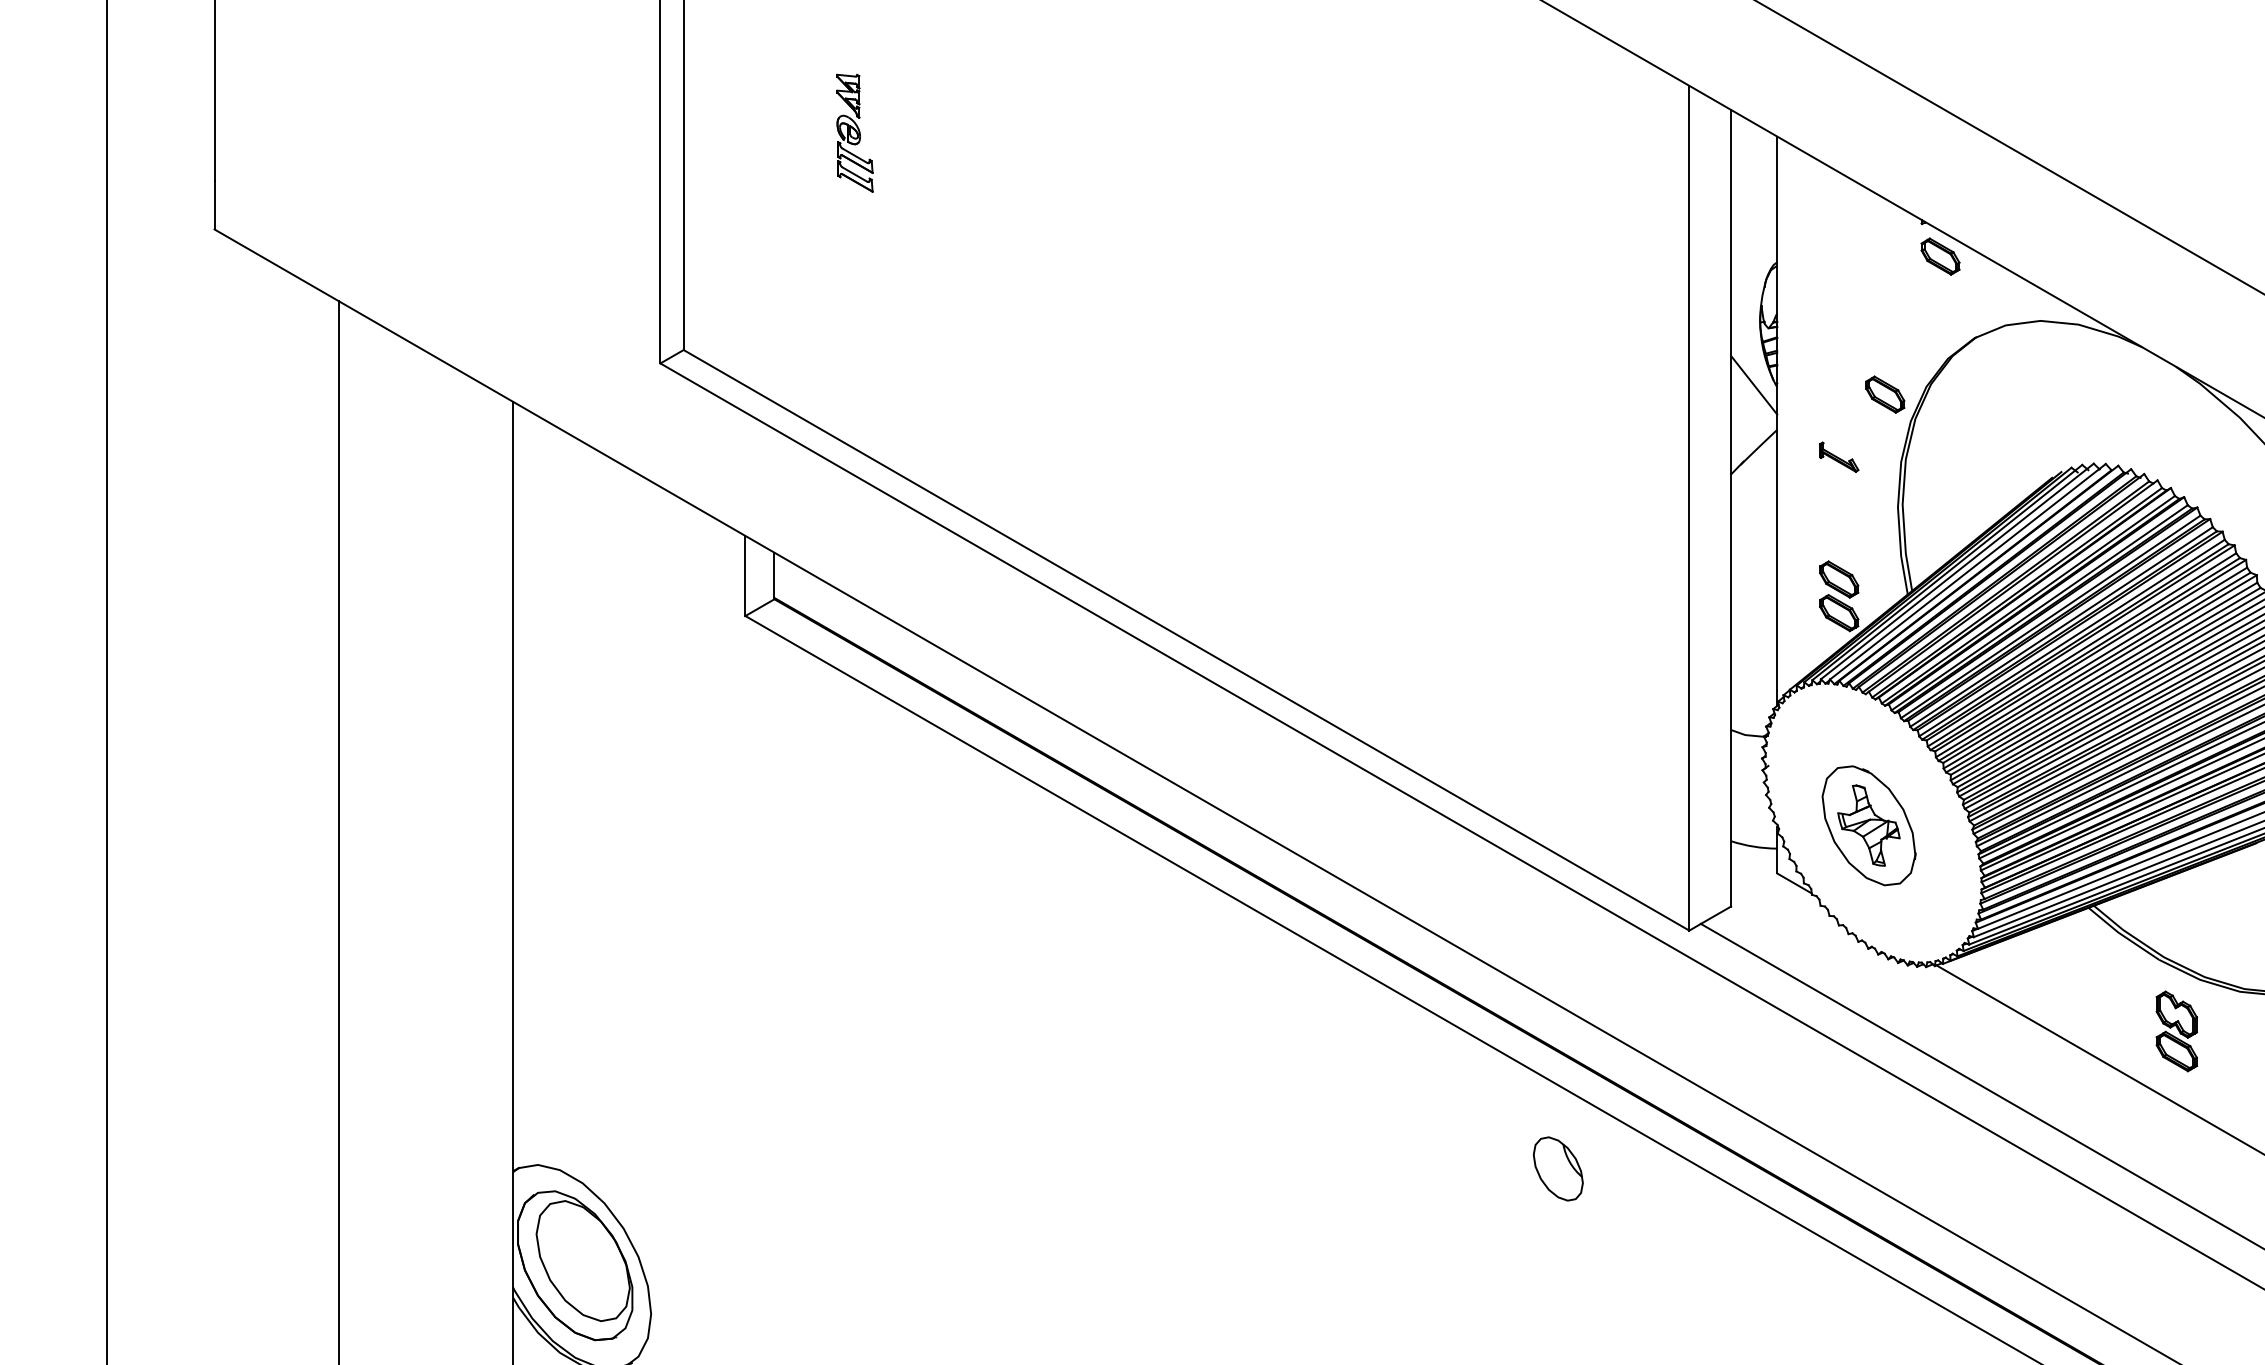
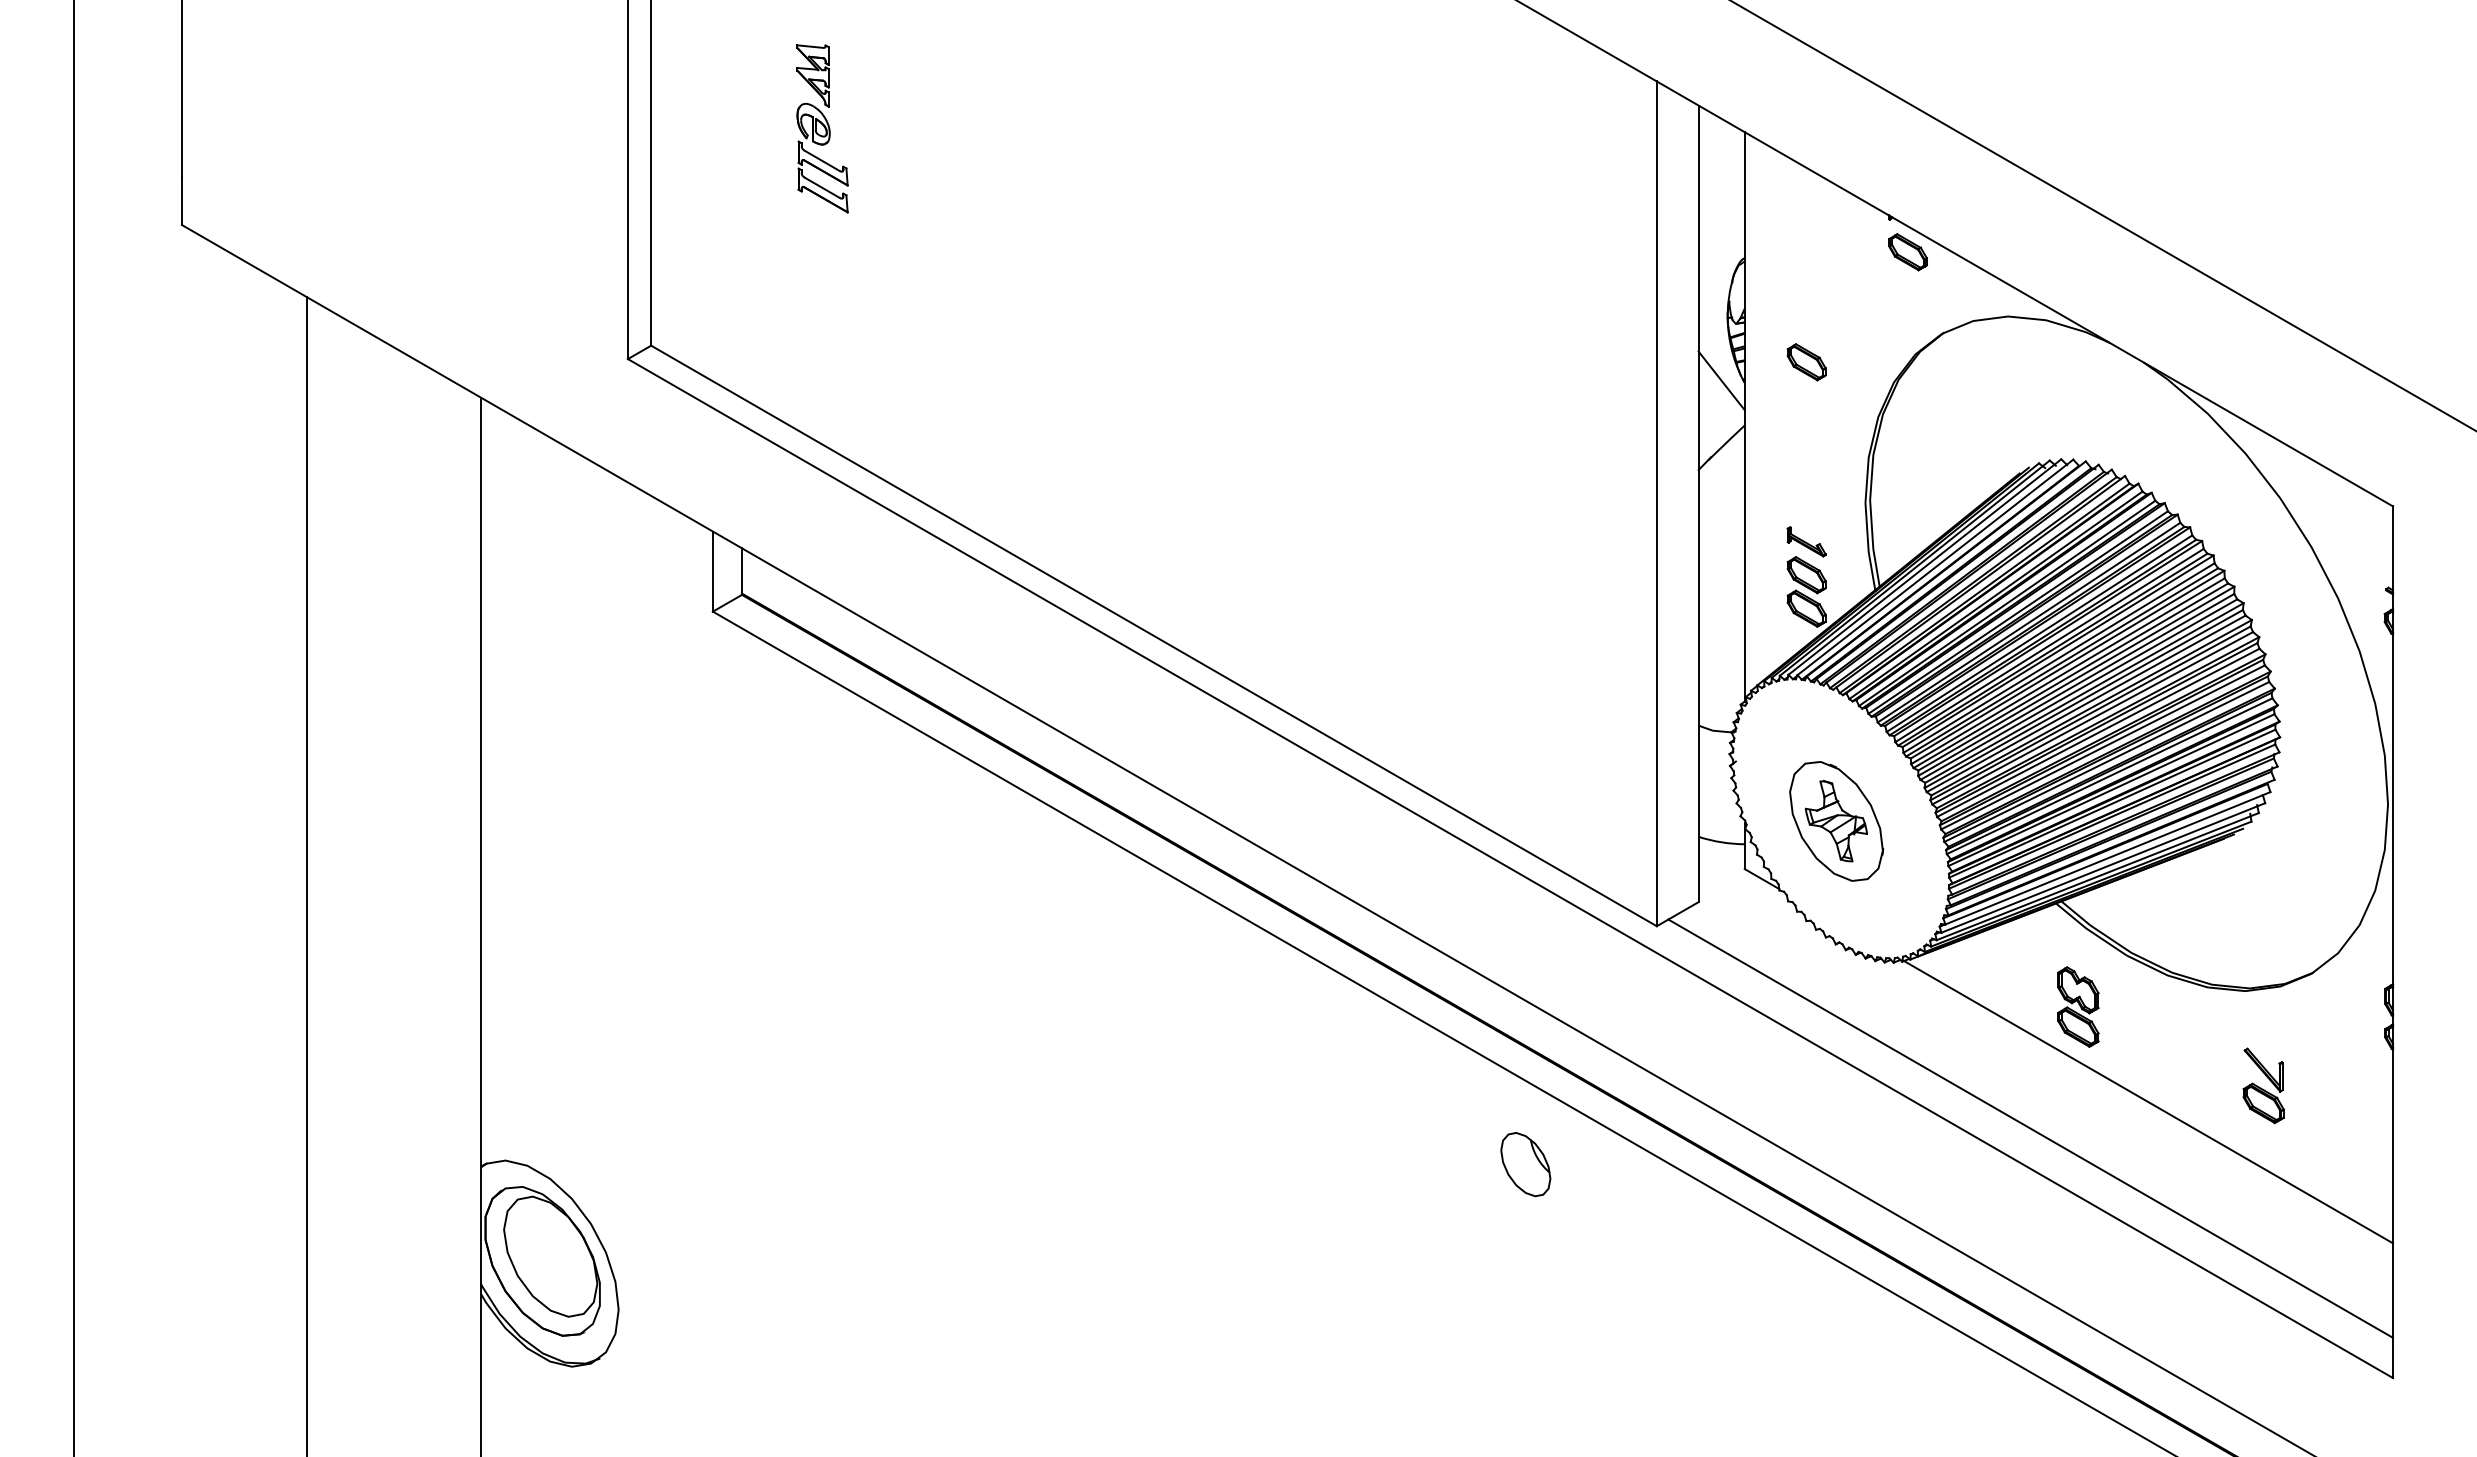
part: (855, 132) -> (822, 128), size x1.43
part: (1885, 394) -> (1806, 362), moved
part: (1839, 456) -> (1806, 541), moved
part: (2177, 1030) -> (2078, 1006), moved

